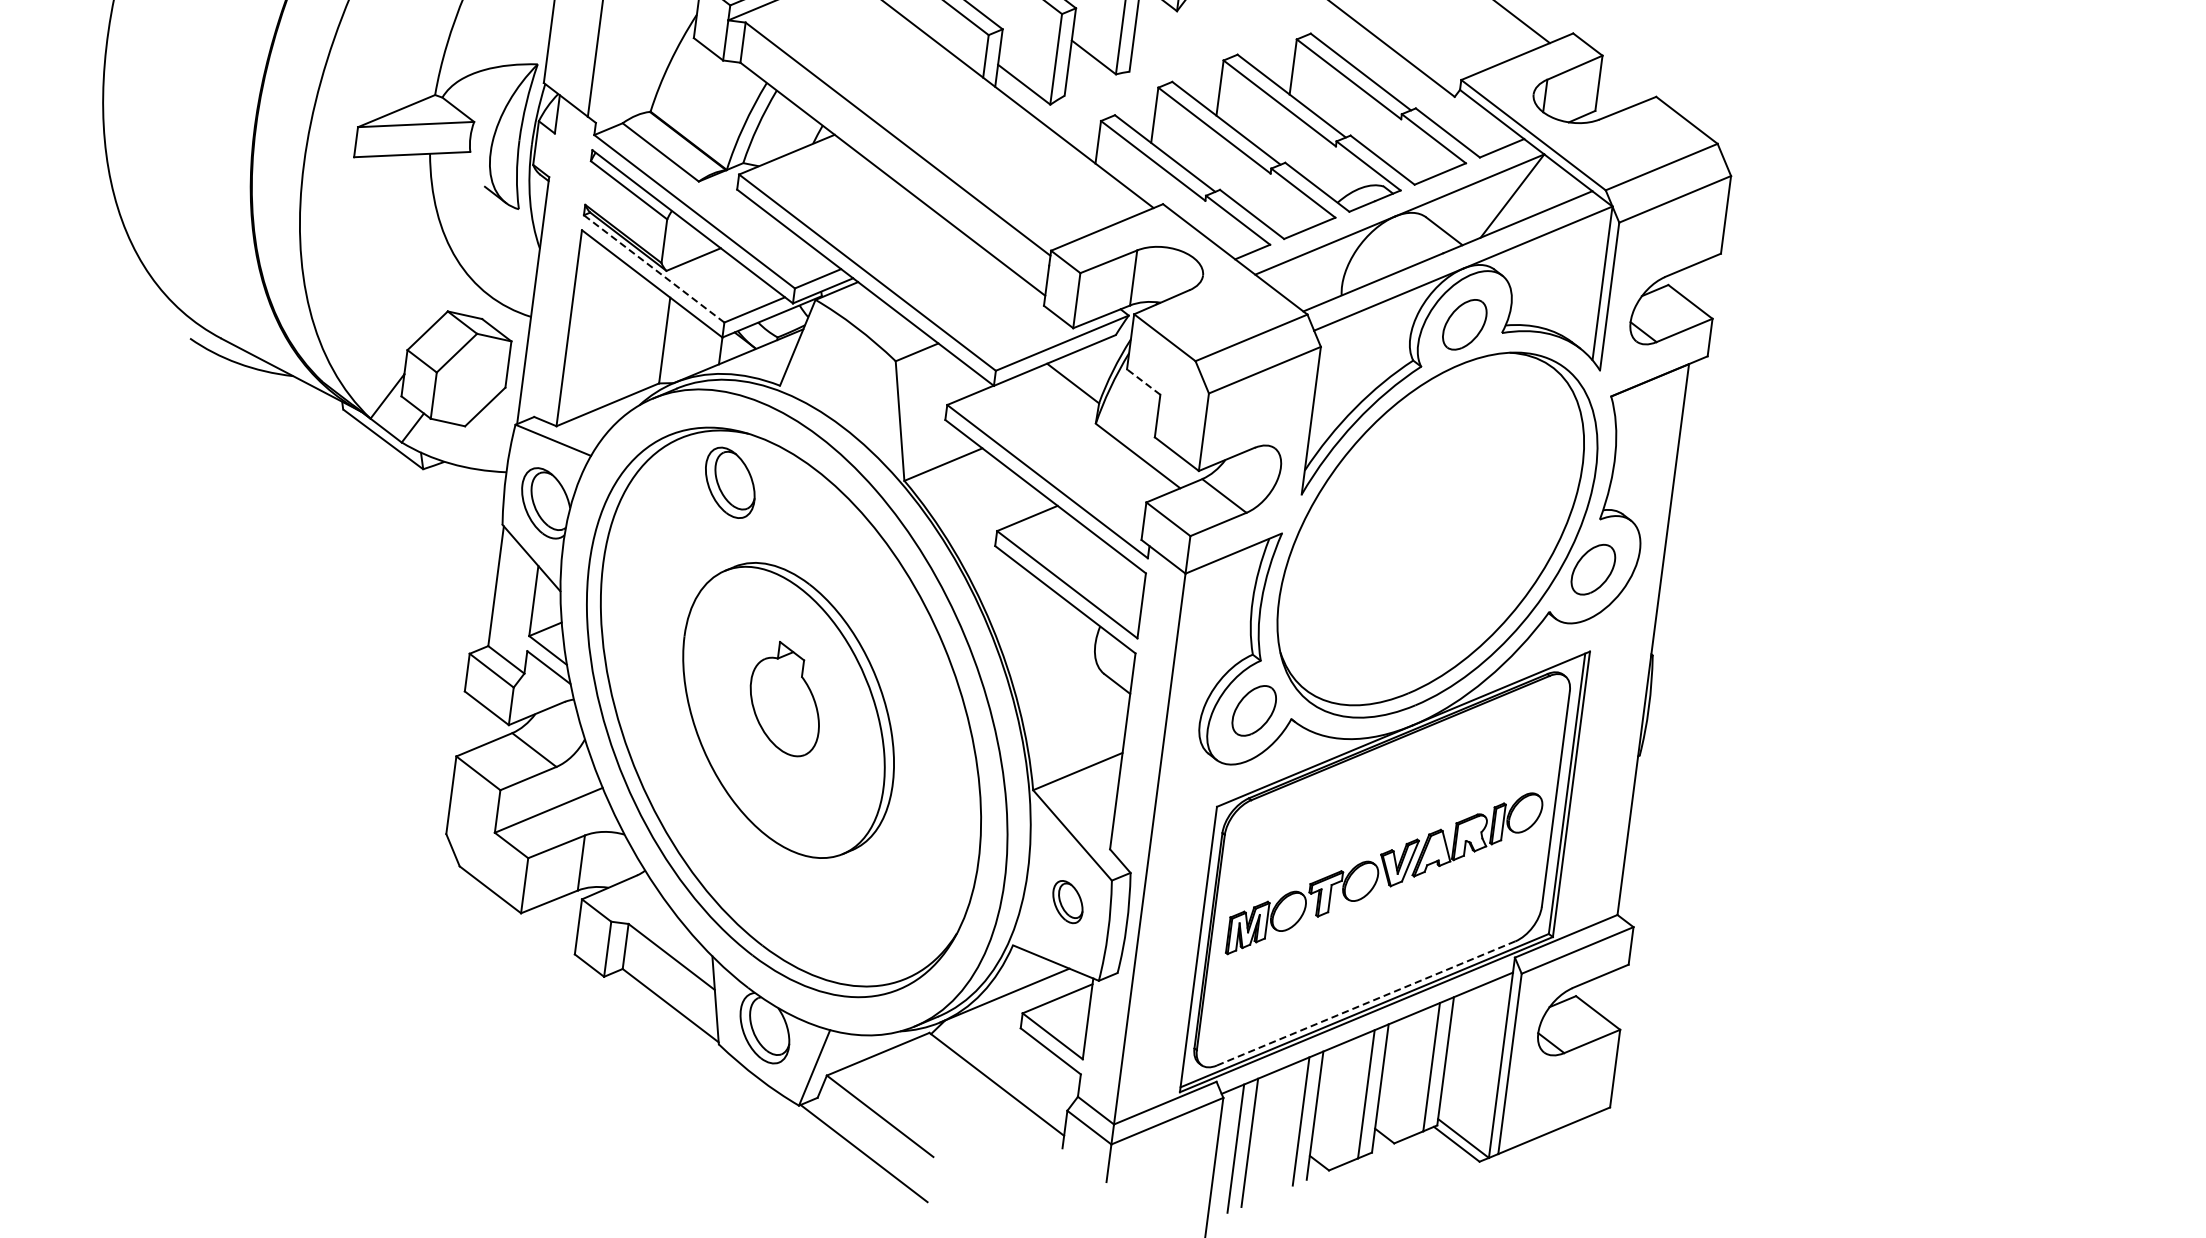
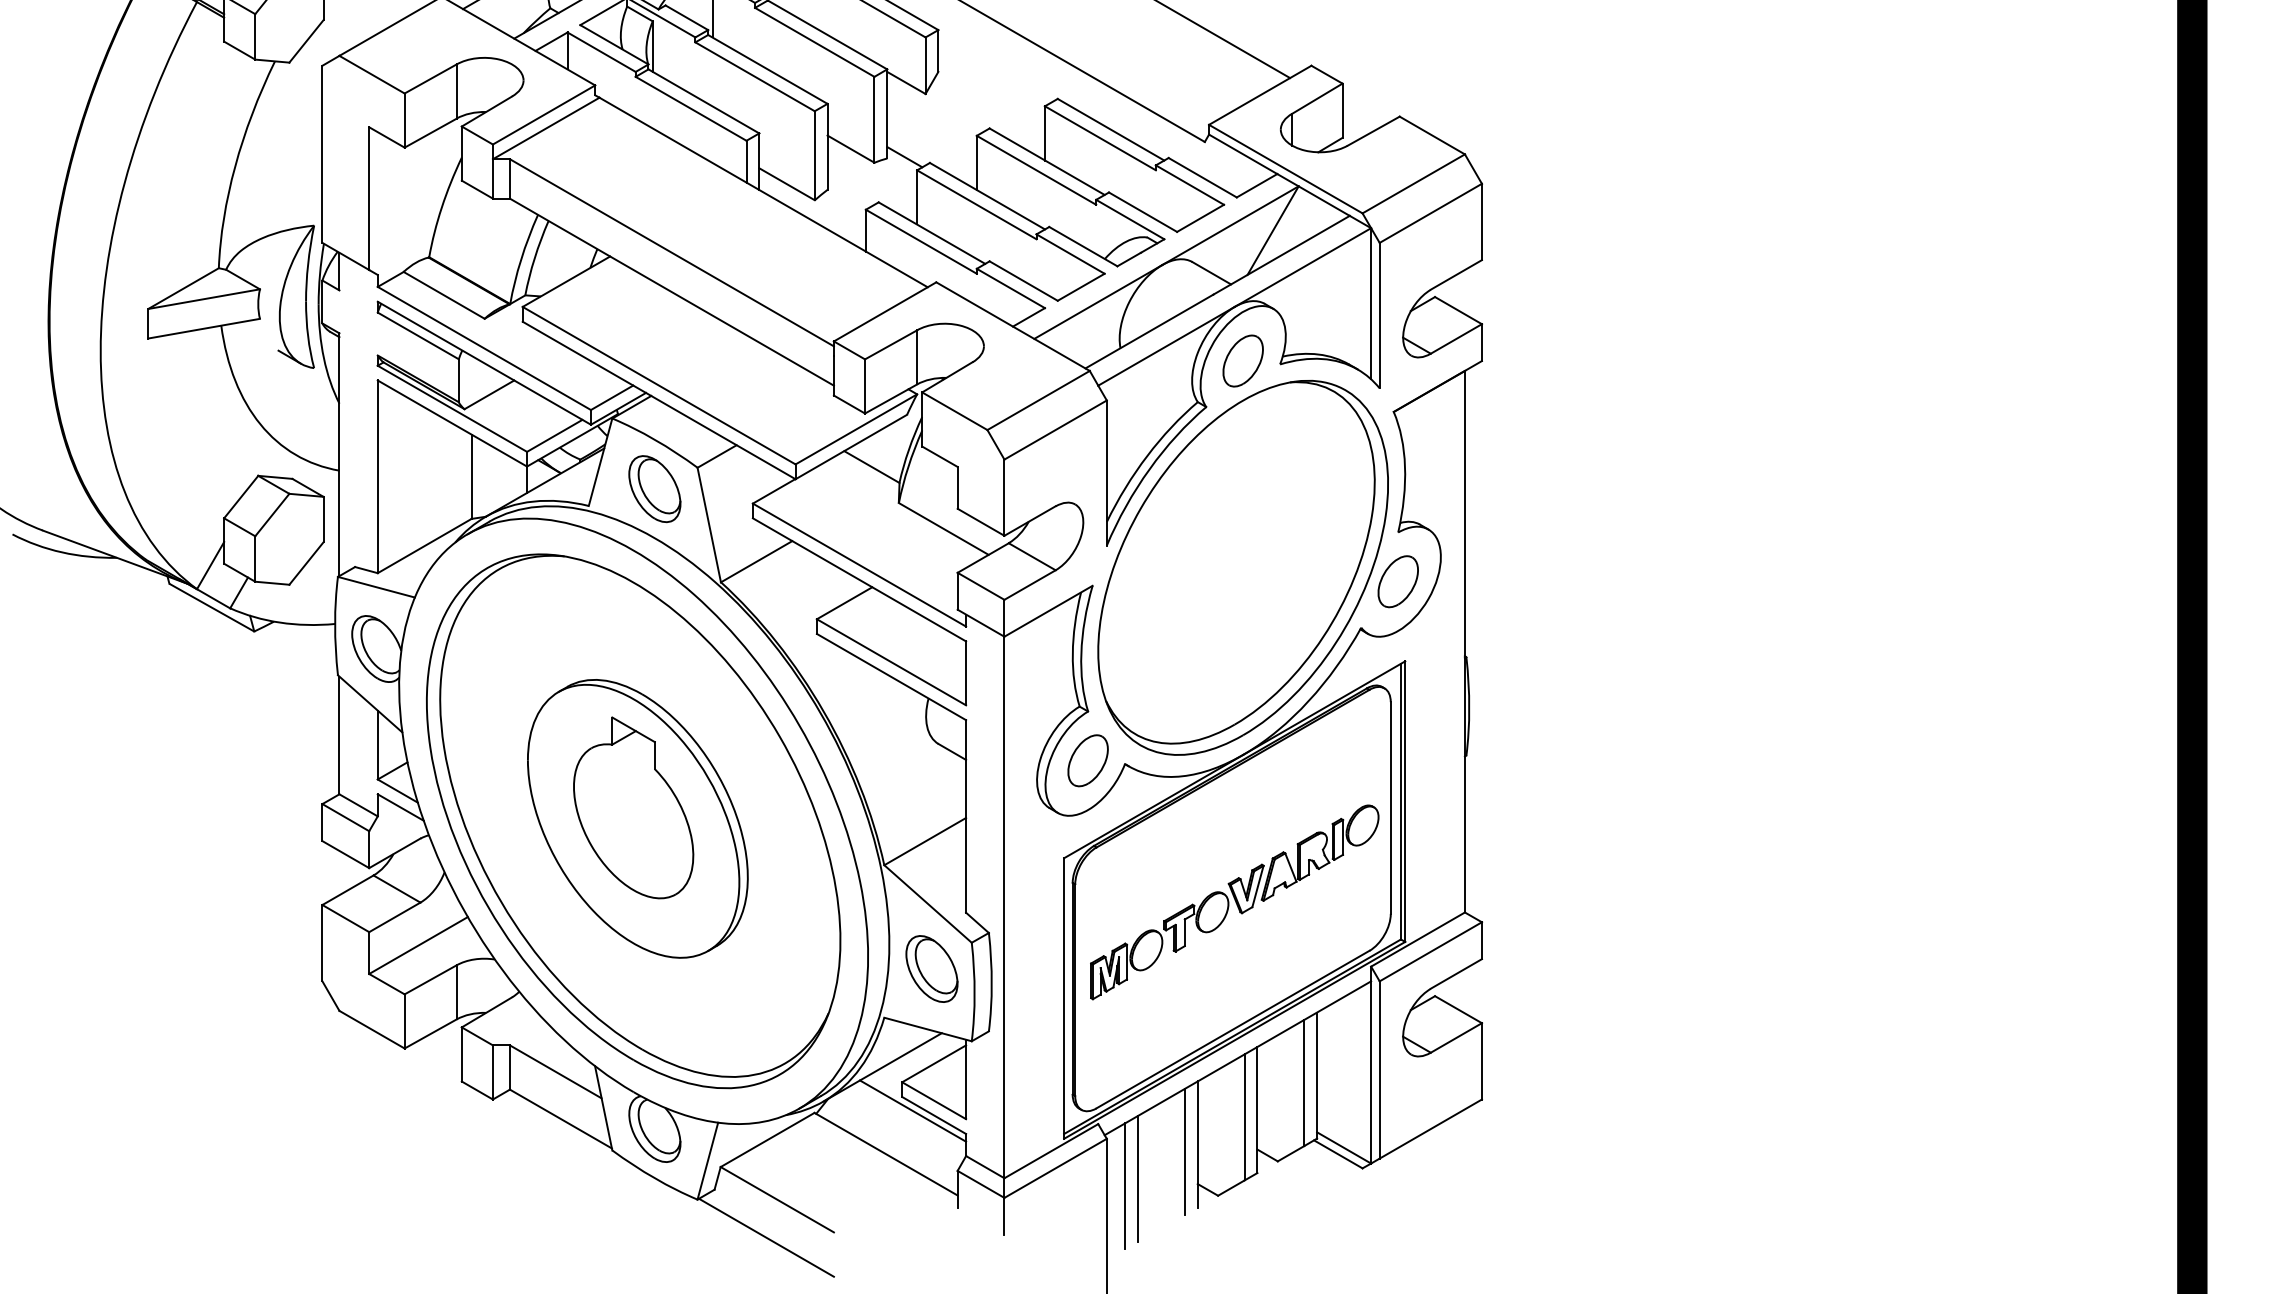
line: (1147, 72) -> (904, 157), added
line: (653, 268) -> (451, 408), dashed -> solid
line: (1143, 381) -> (939, 456), dashed -> solid
part: (729, 483) -> (654, 489), moved
part: (785, 698) -> (633, 807), size x1.67
part: (1067, 901) -> (931, 968), size x1.67
line: (1366, 1003) -> (1233, 1029), dashed -> solid
line: (1029, 1043) -> (912, 1110), added

